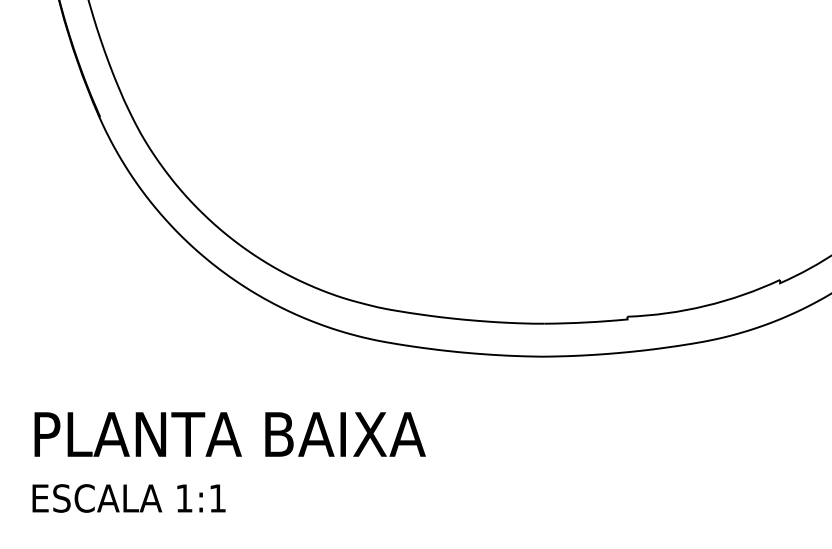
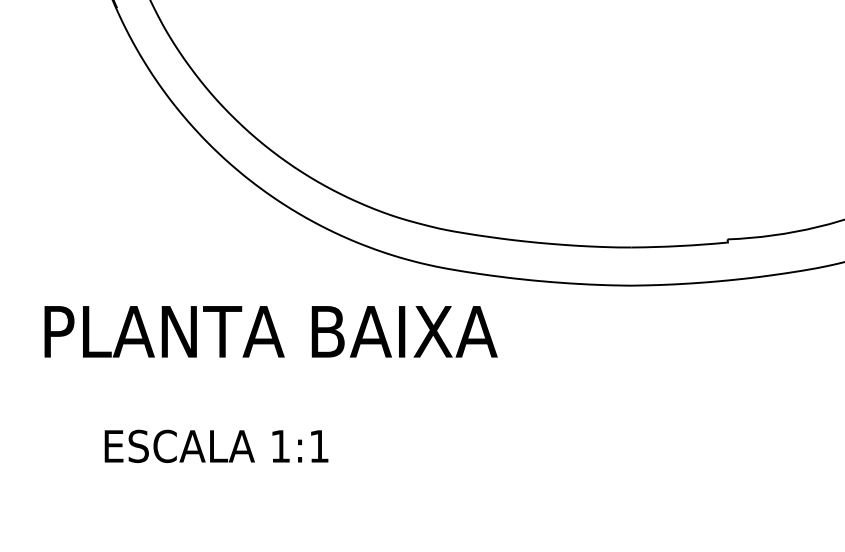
text: (229, 434) -> (270, 331), moved
text: (128, 498) -> (215, 446), moved

